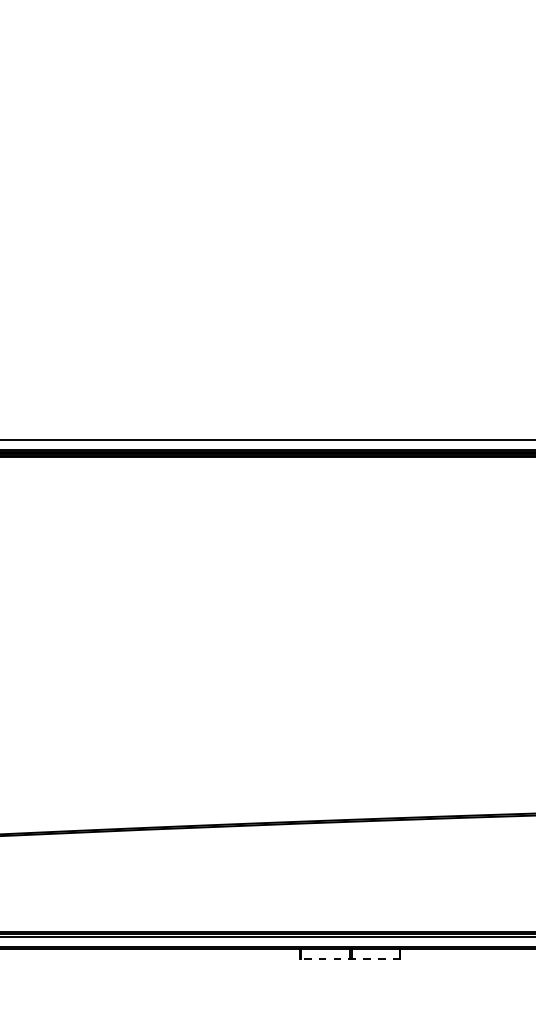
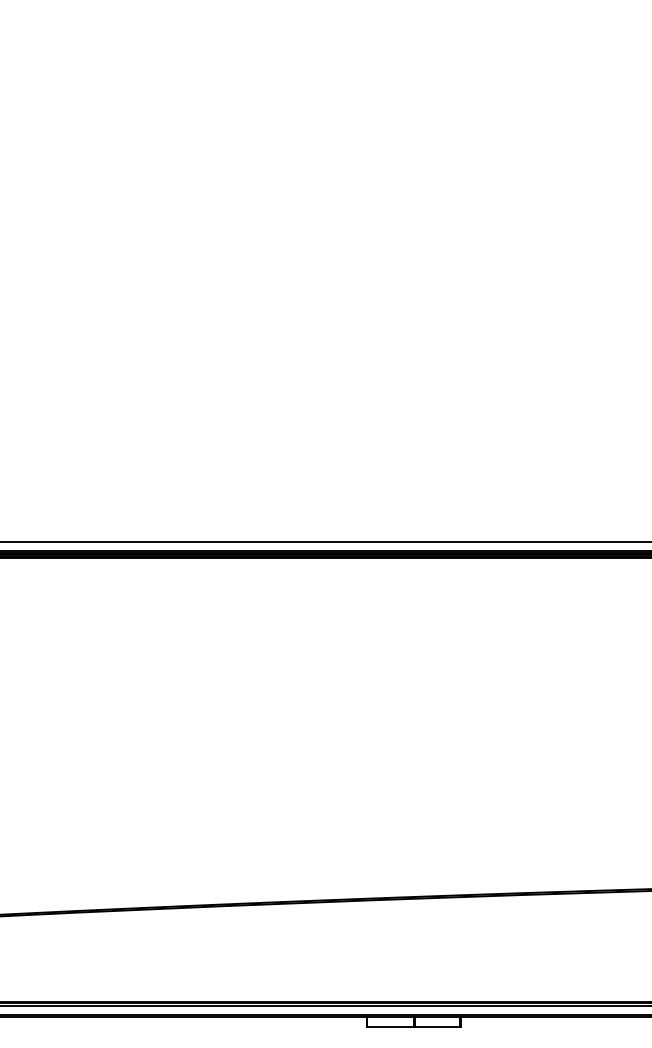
line: (349, 959) -> (413, 1027), dashed -> solid

